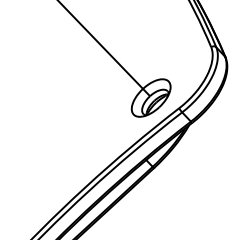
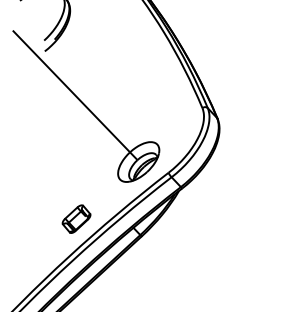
part: (92, 151) -> (76, 218), added

